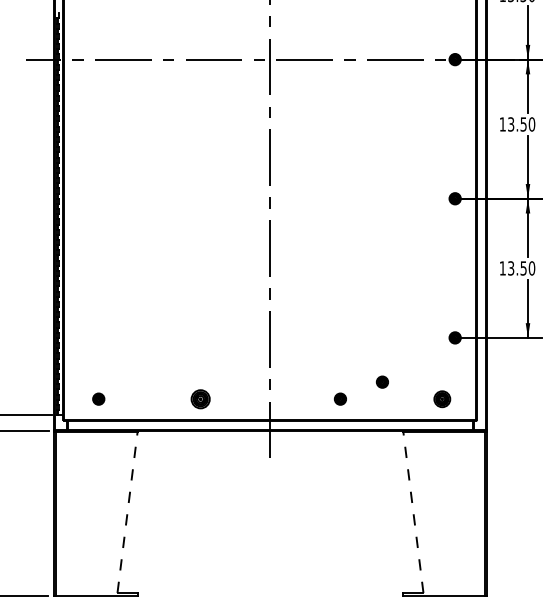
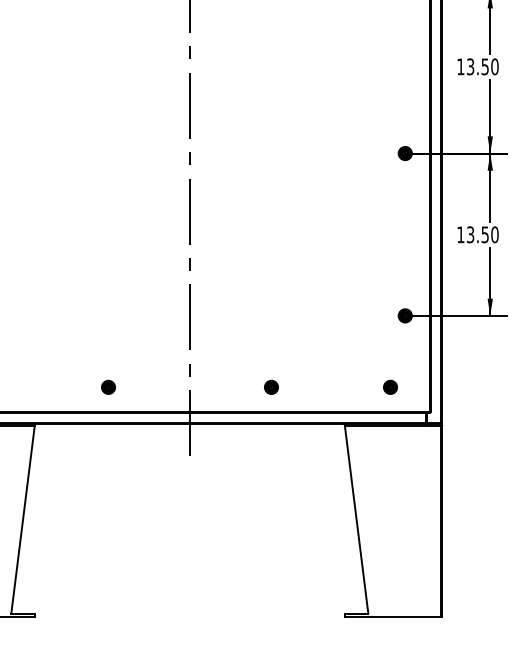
part: (381, 381) -> (319, 366), removed
part: (200, 398) -> (108, 386), size x0.62
part: (442, 398) -> (390, 386), size x0.71
line: (127, 512) -> (23, 519), dashed -> solid
line: (413, 512) -> (356, 519), dashed -> solid

